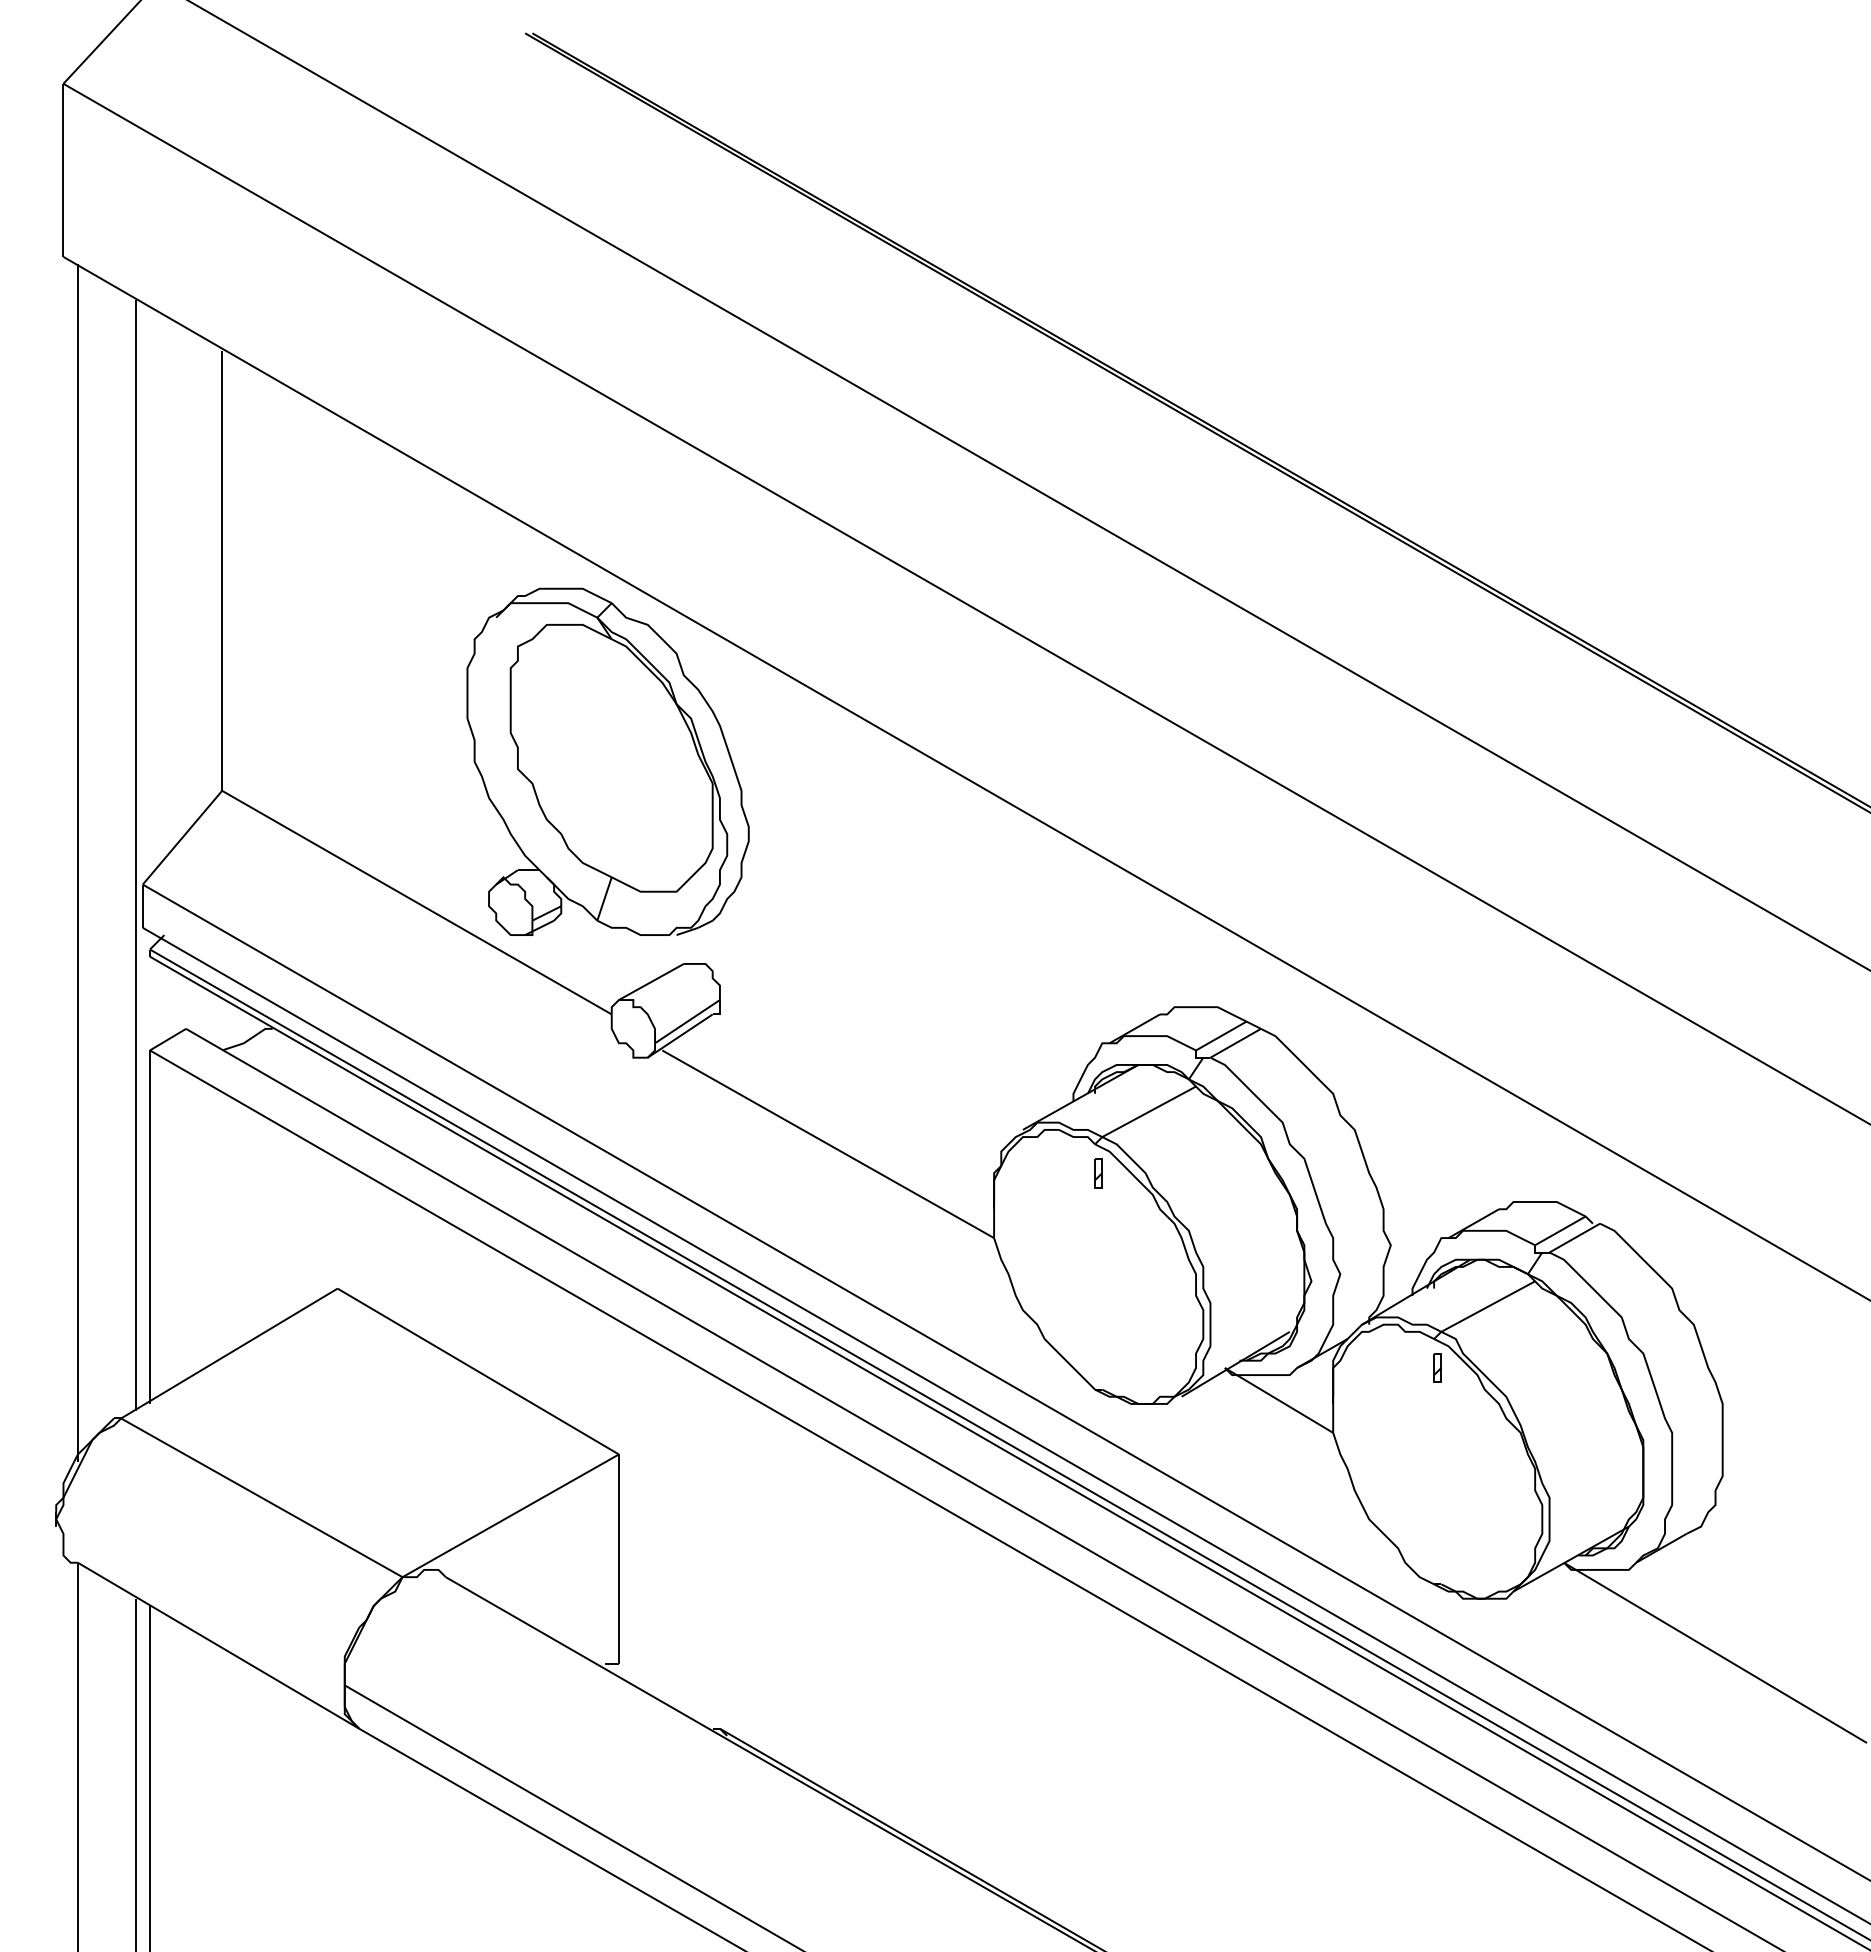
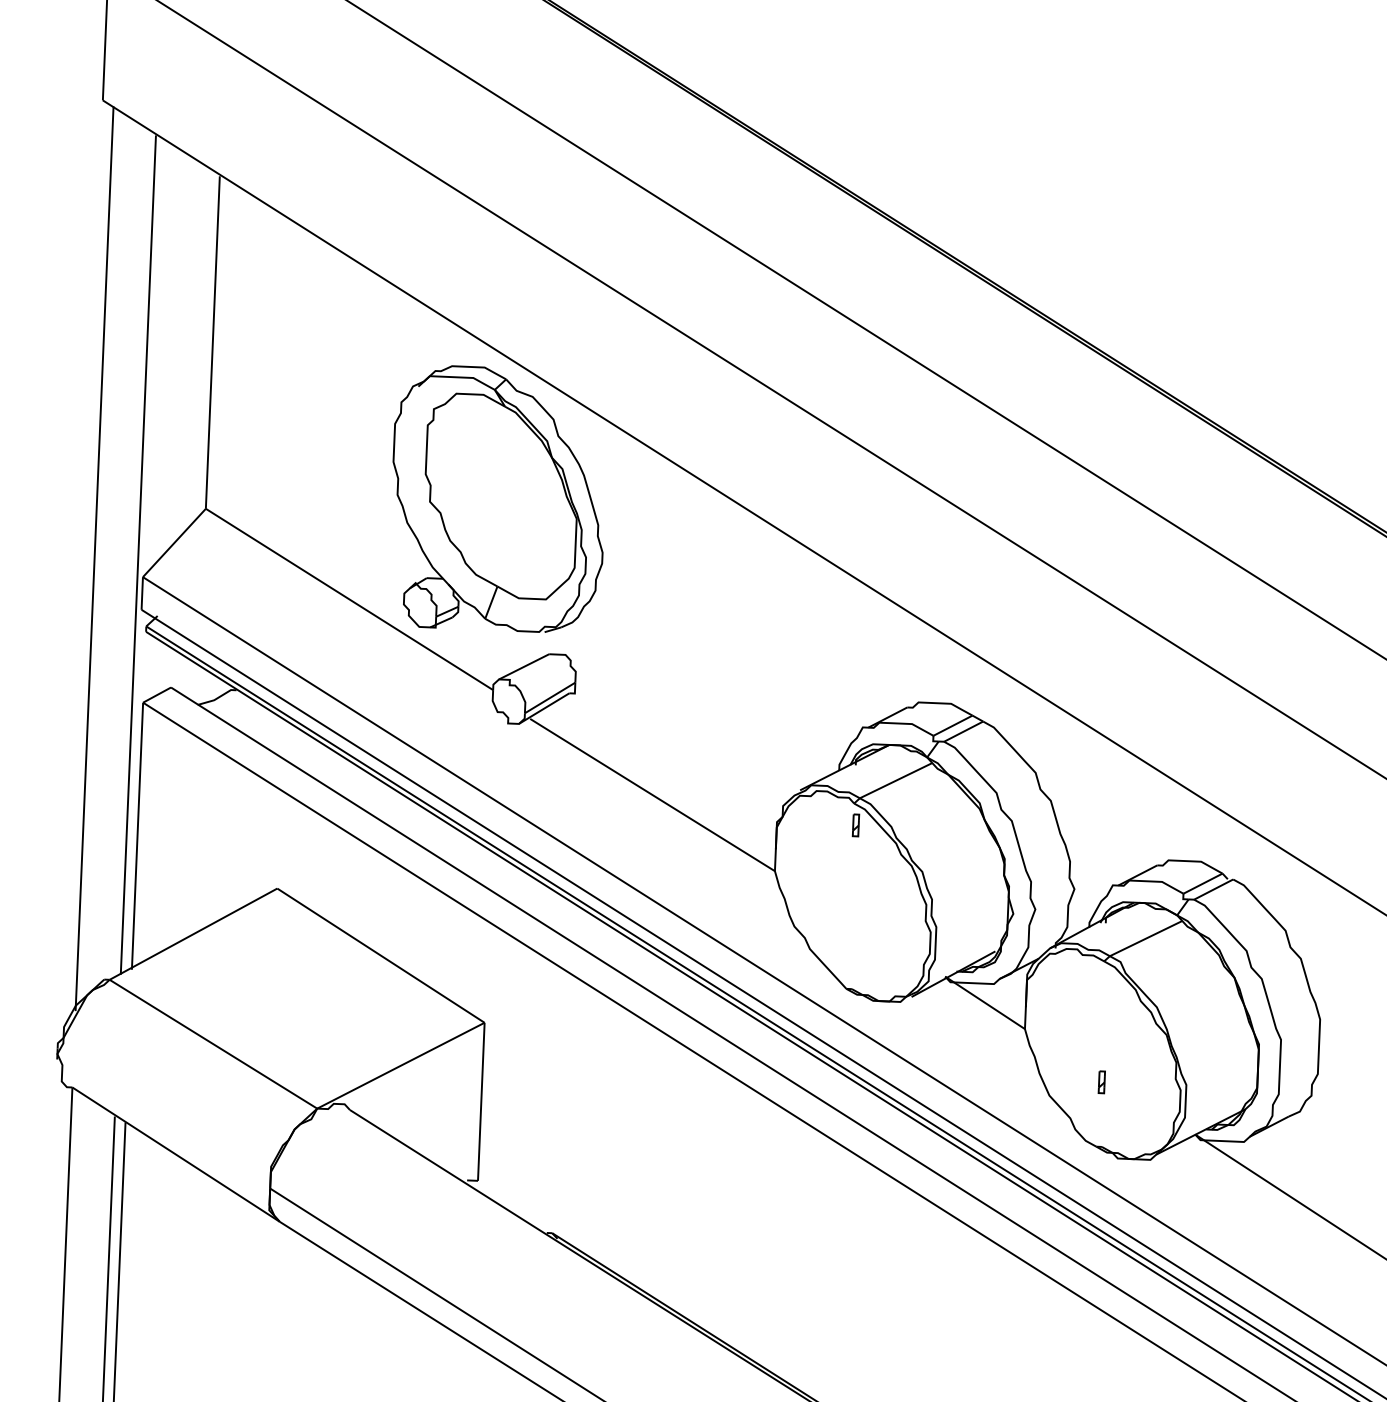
part: (1437, 1367) -> (1101, 1081), moved

